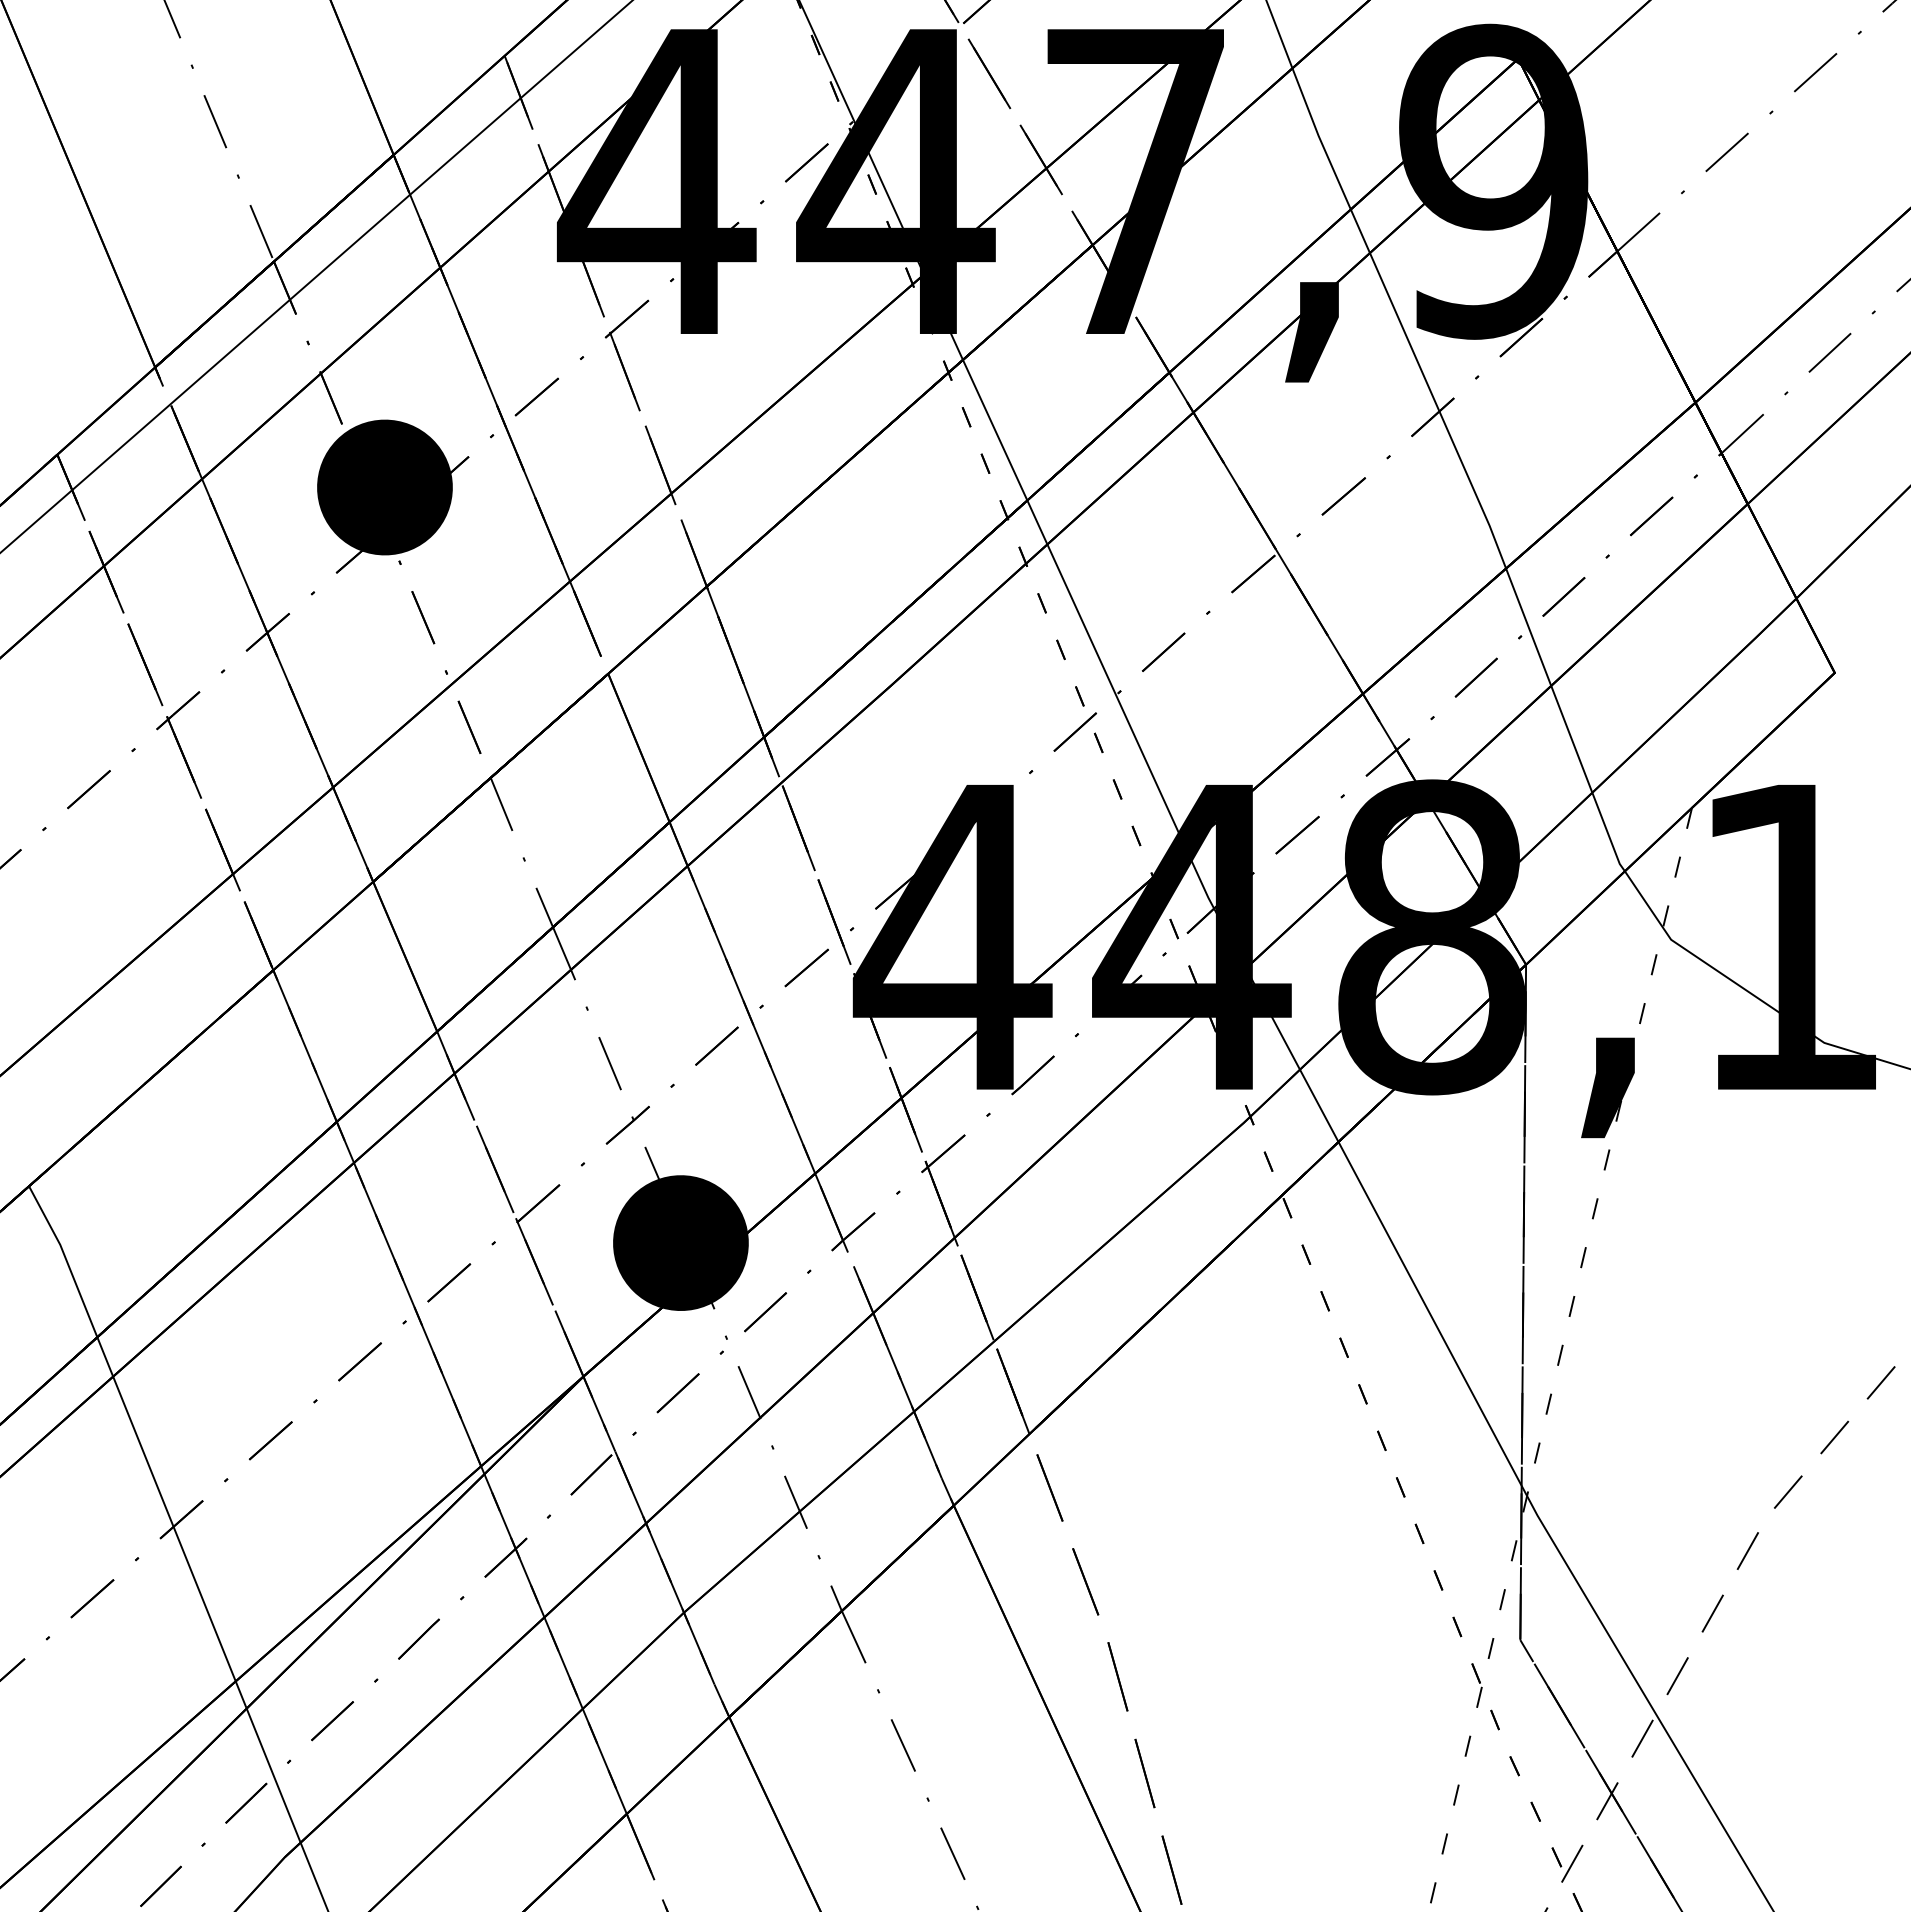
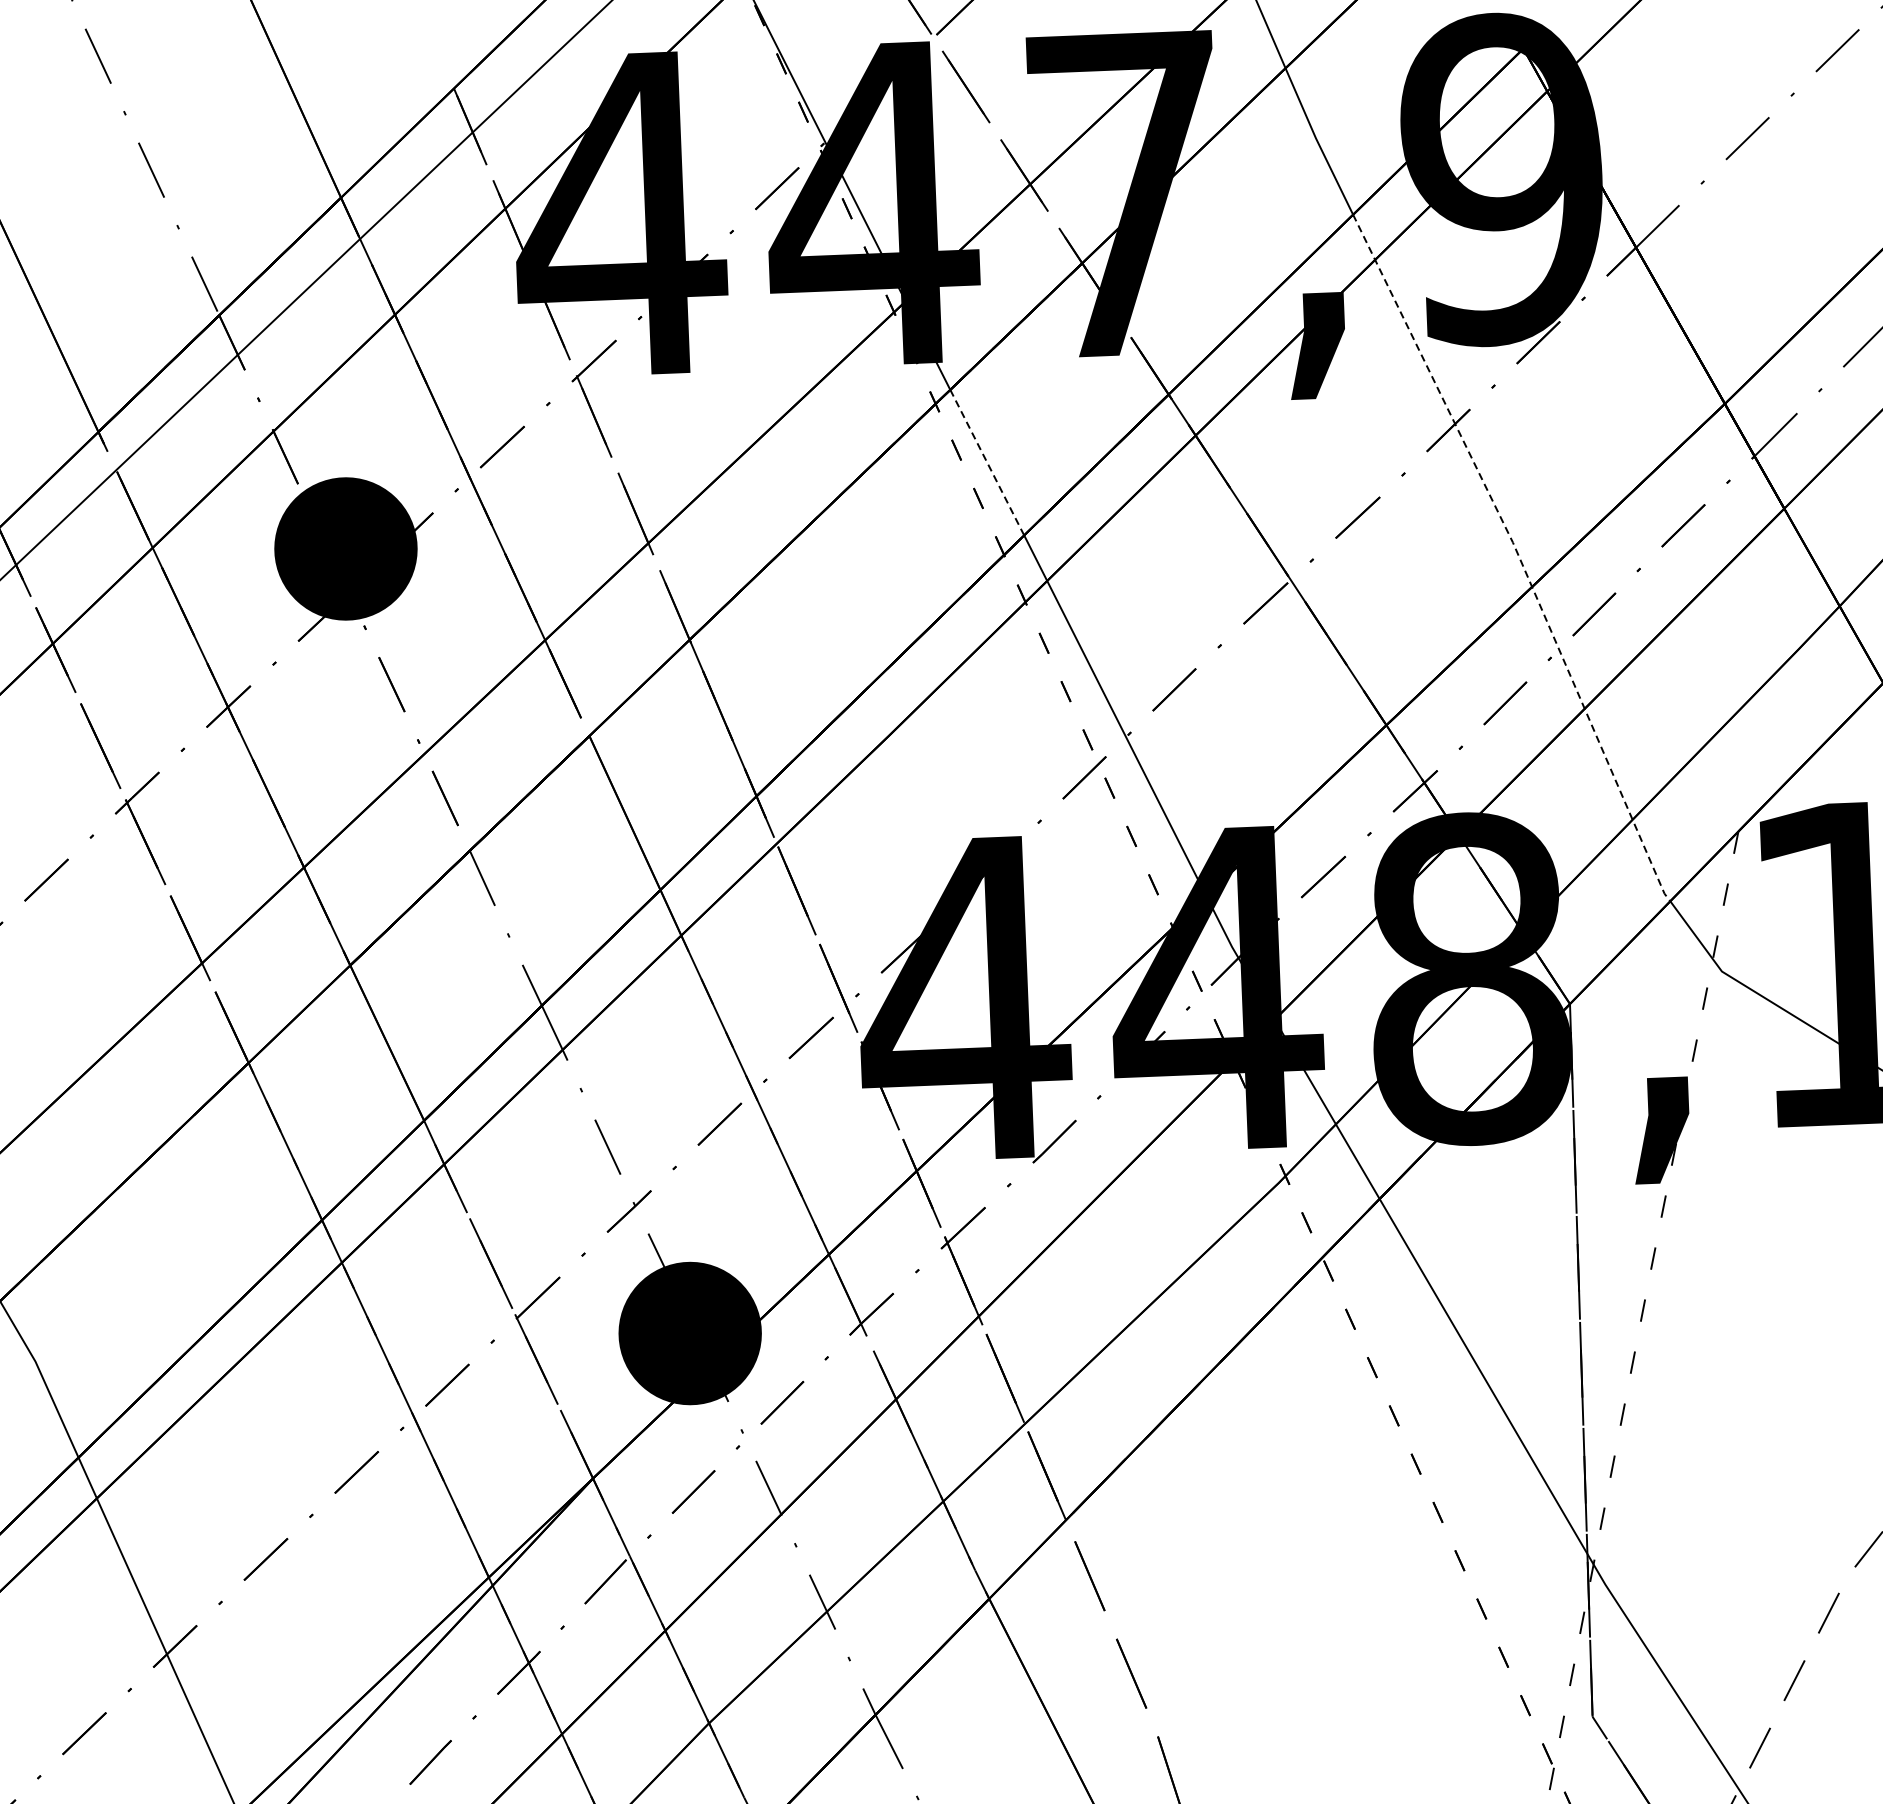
line: (995, 431) -> (987, 464), solid -> dashed
line: (1494, 538) -> (1518, 555), solid -> dashed

